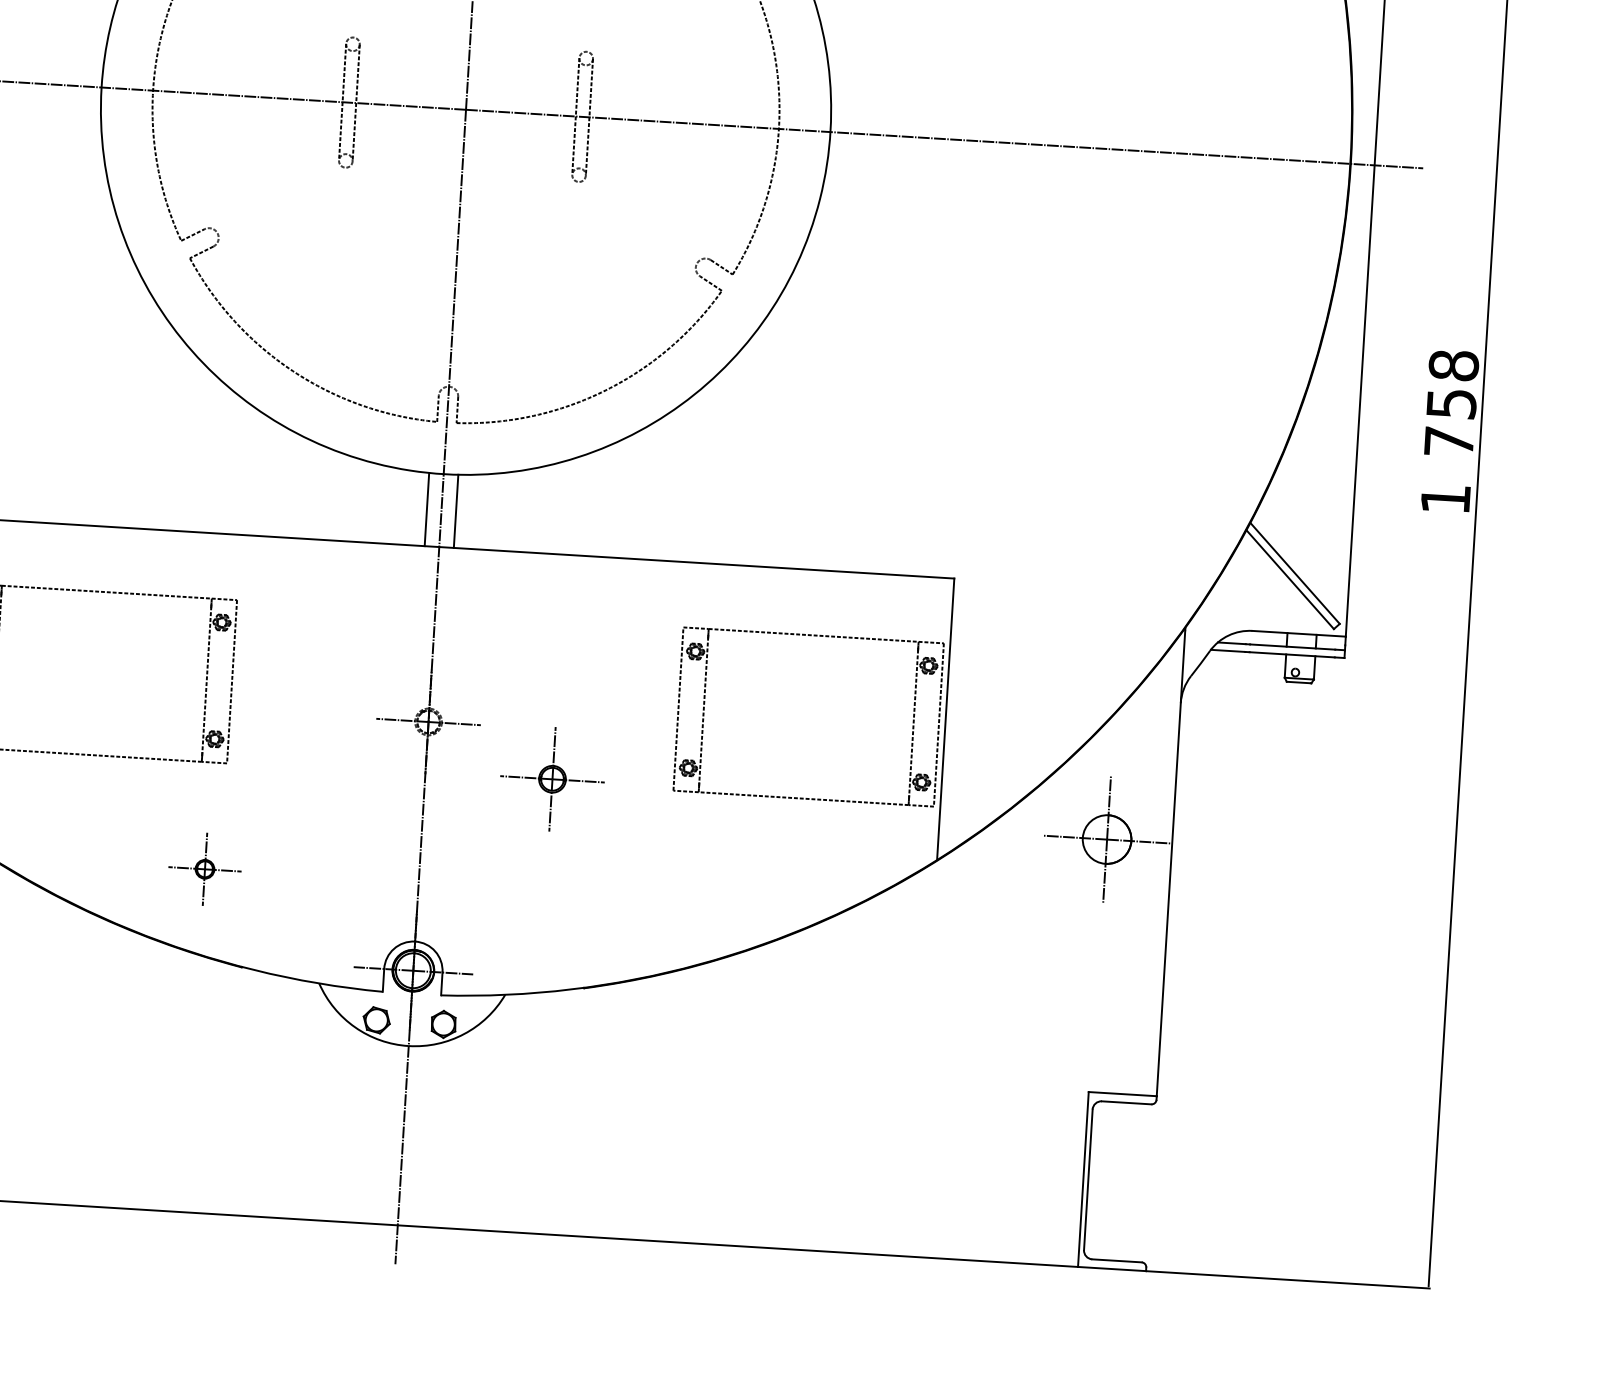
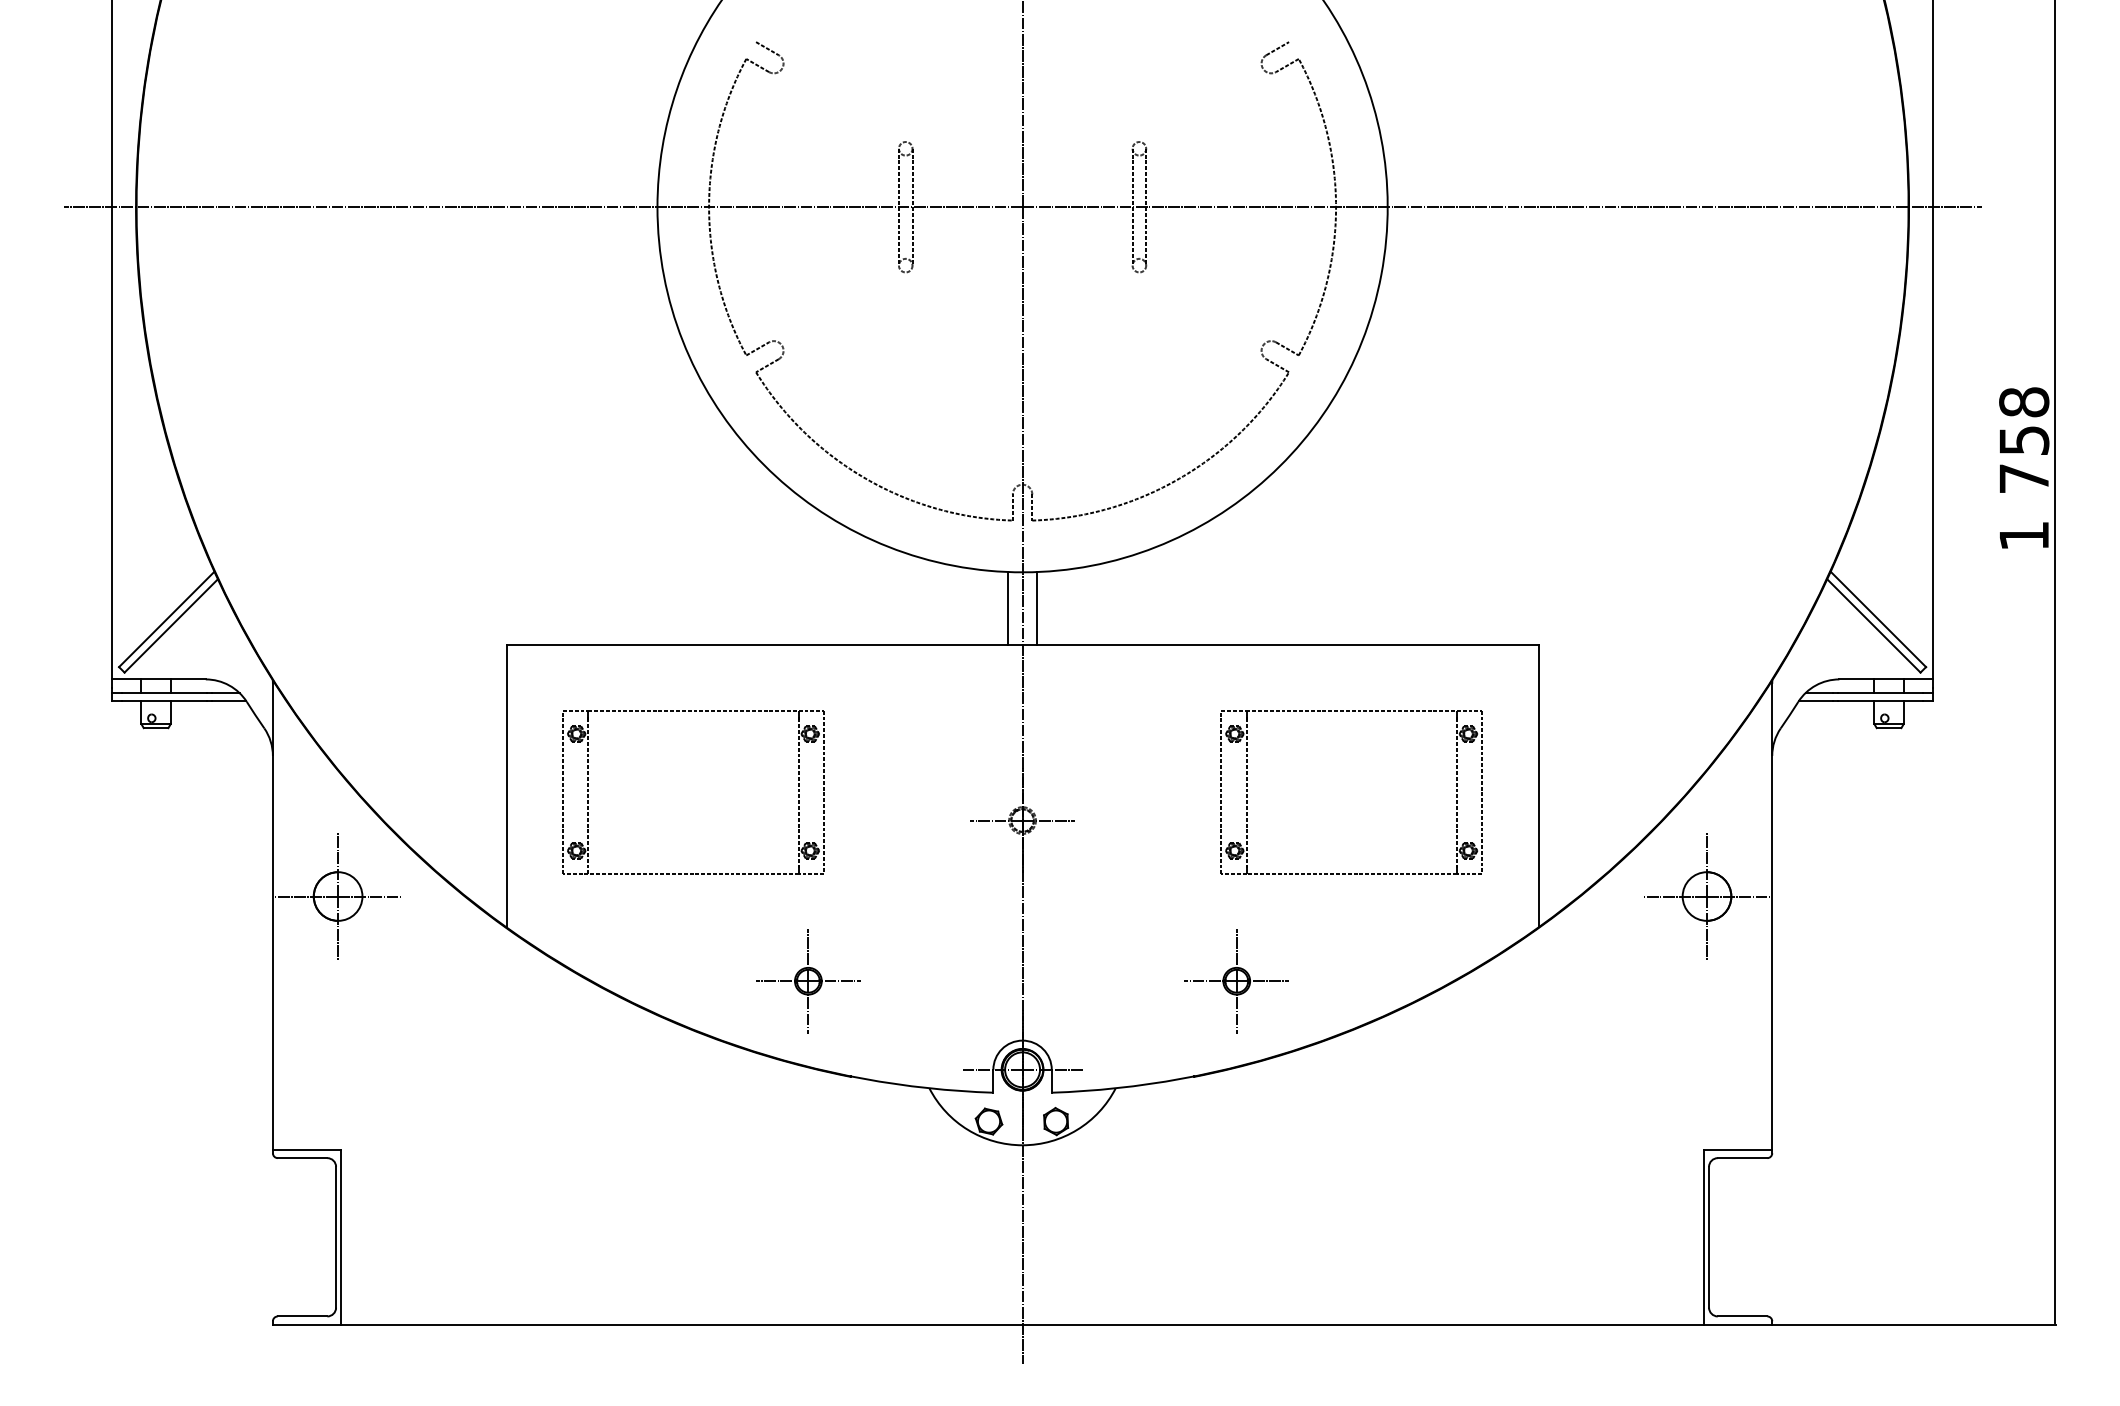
part: (552, 779) -> (1236, 981), moved
part: (803, 797) -> (1351, 873), moved
part: (205, 869) -> (808, 981), size x1.43

